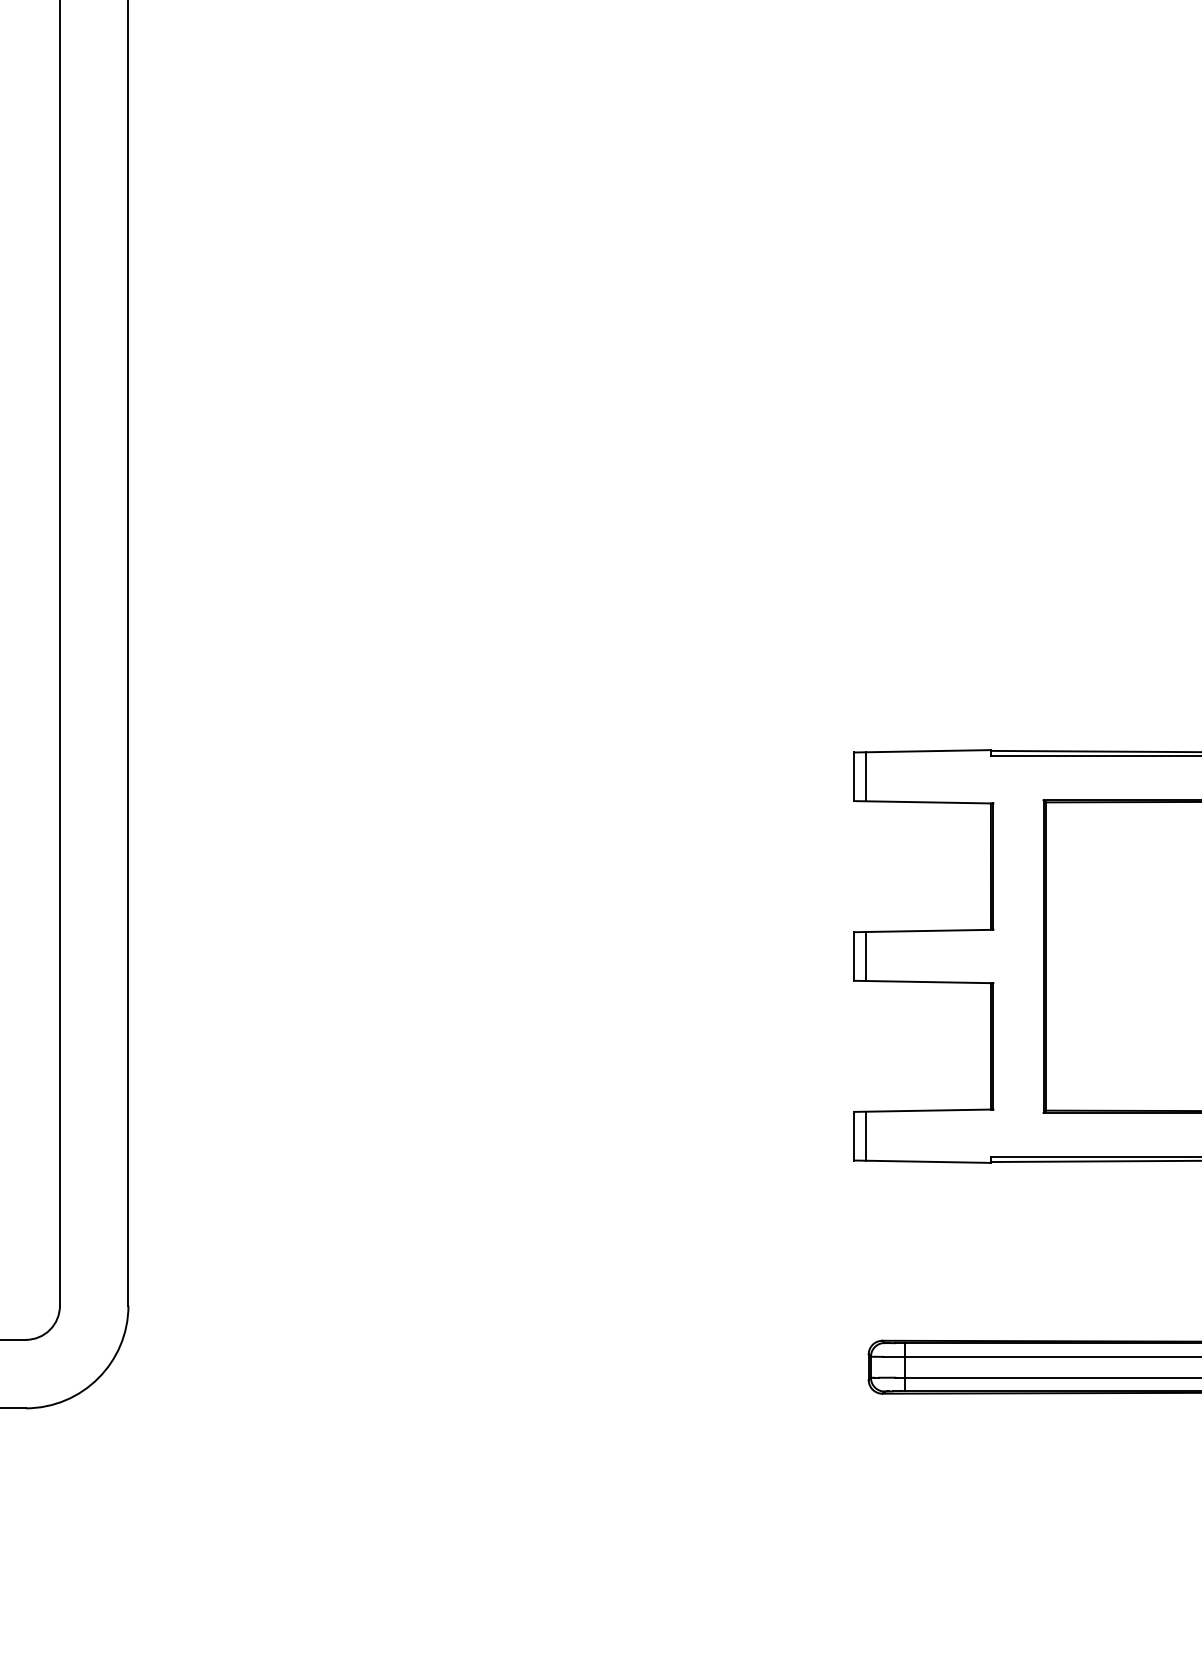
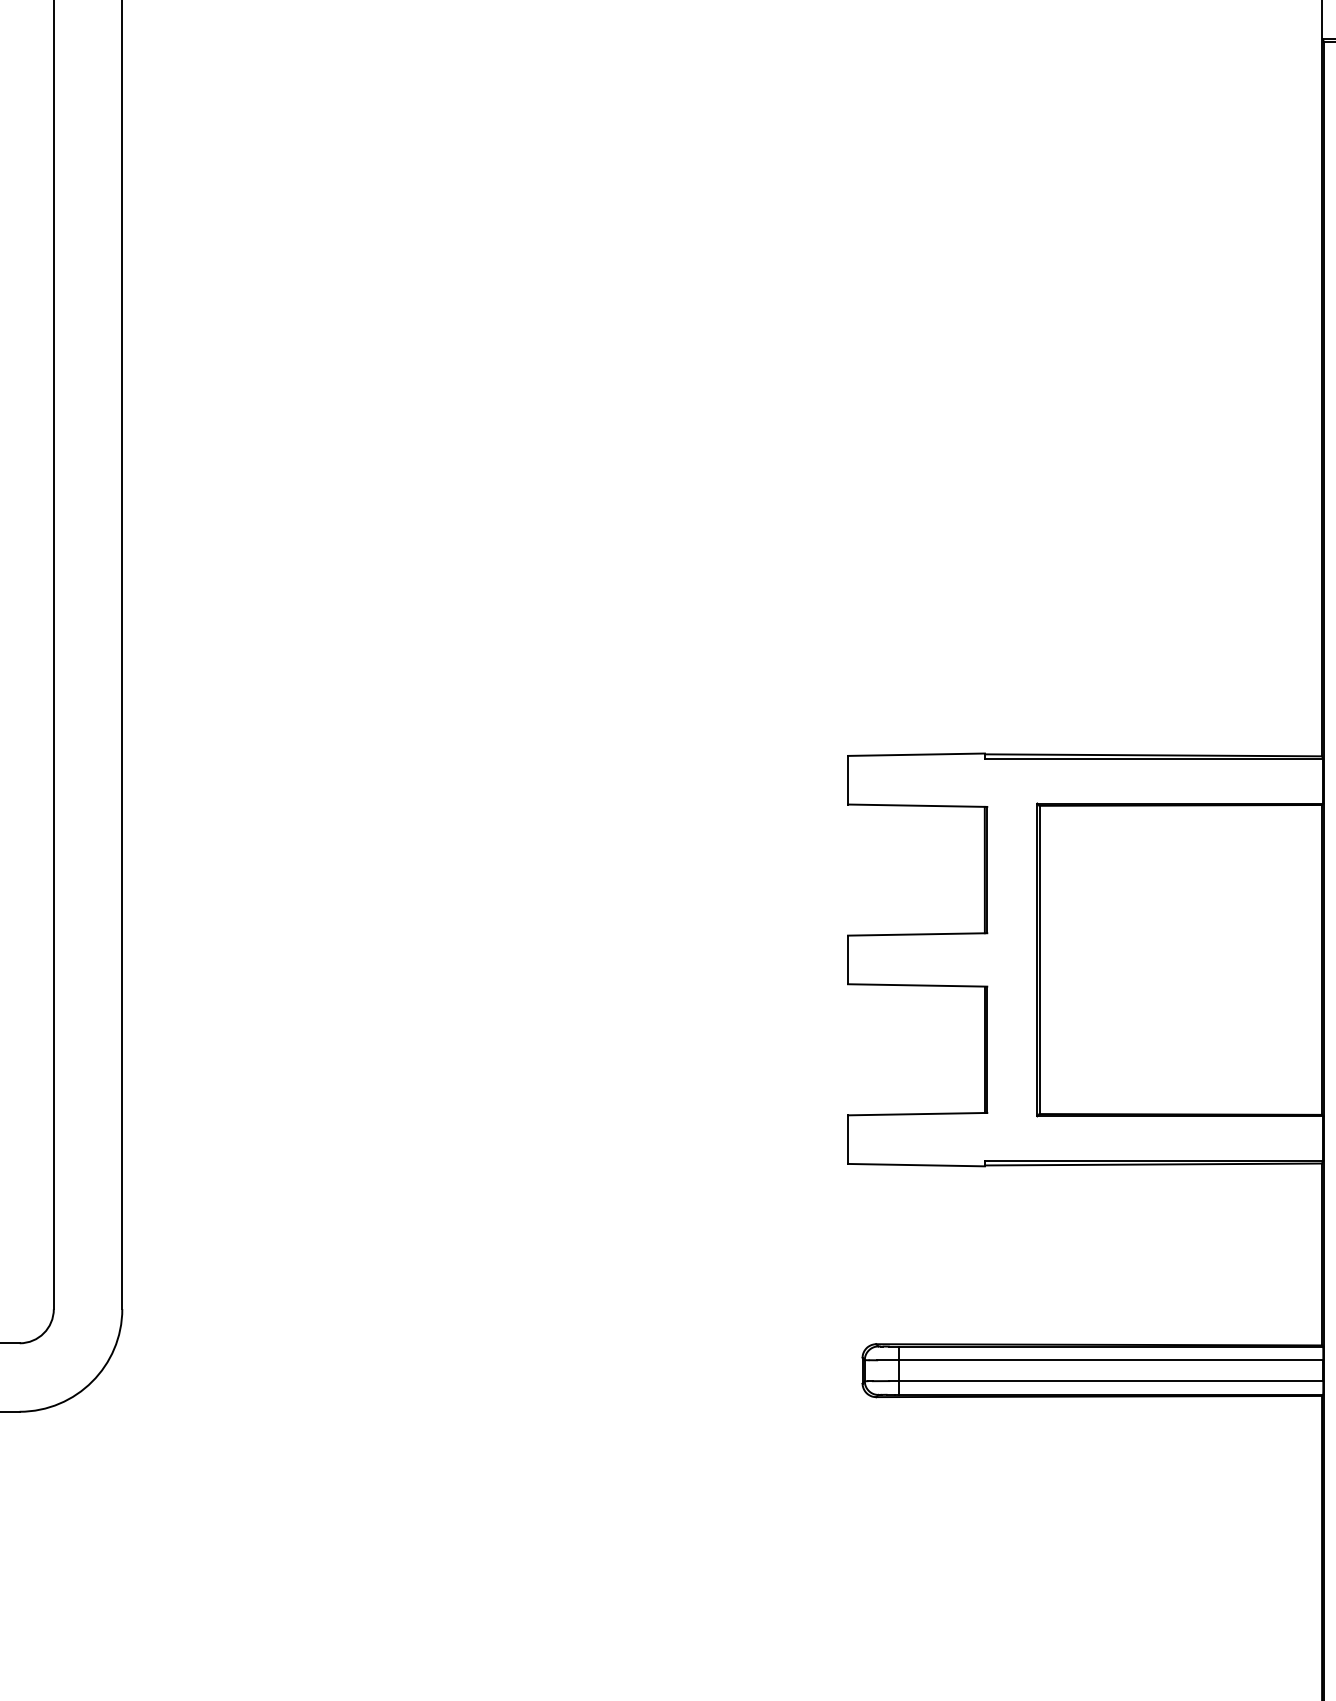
line: (865, 776) -> (859, 779), removed
line: (865, 956) -> (859, 959), removed
line: (865, 1136) -> (859, 1139), removed

